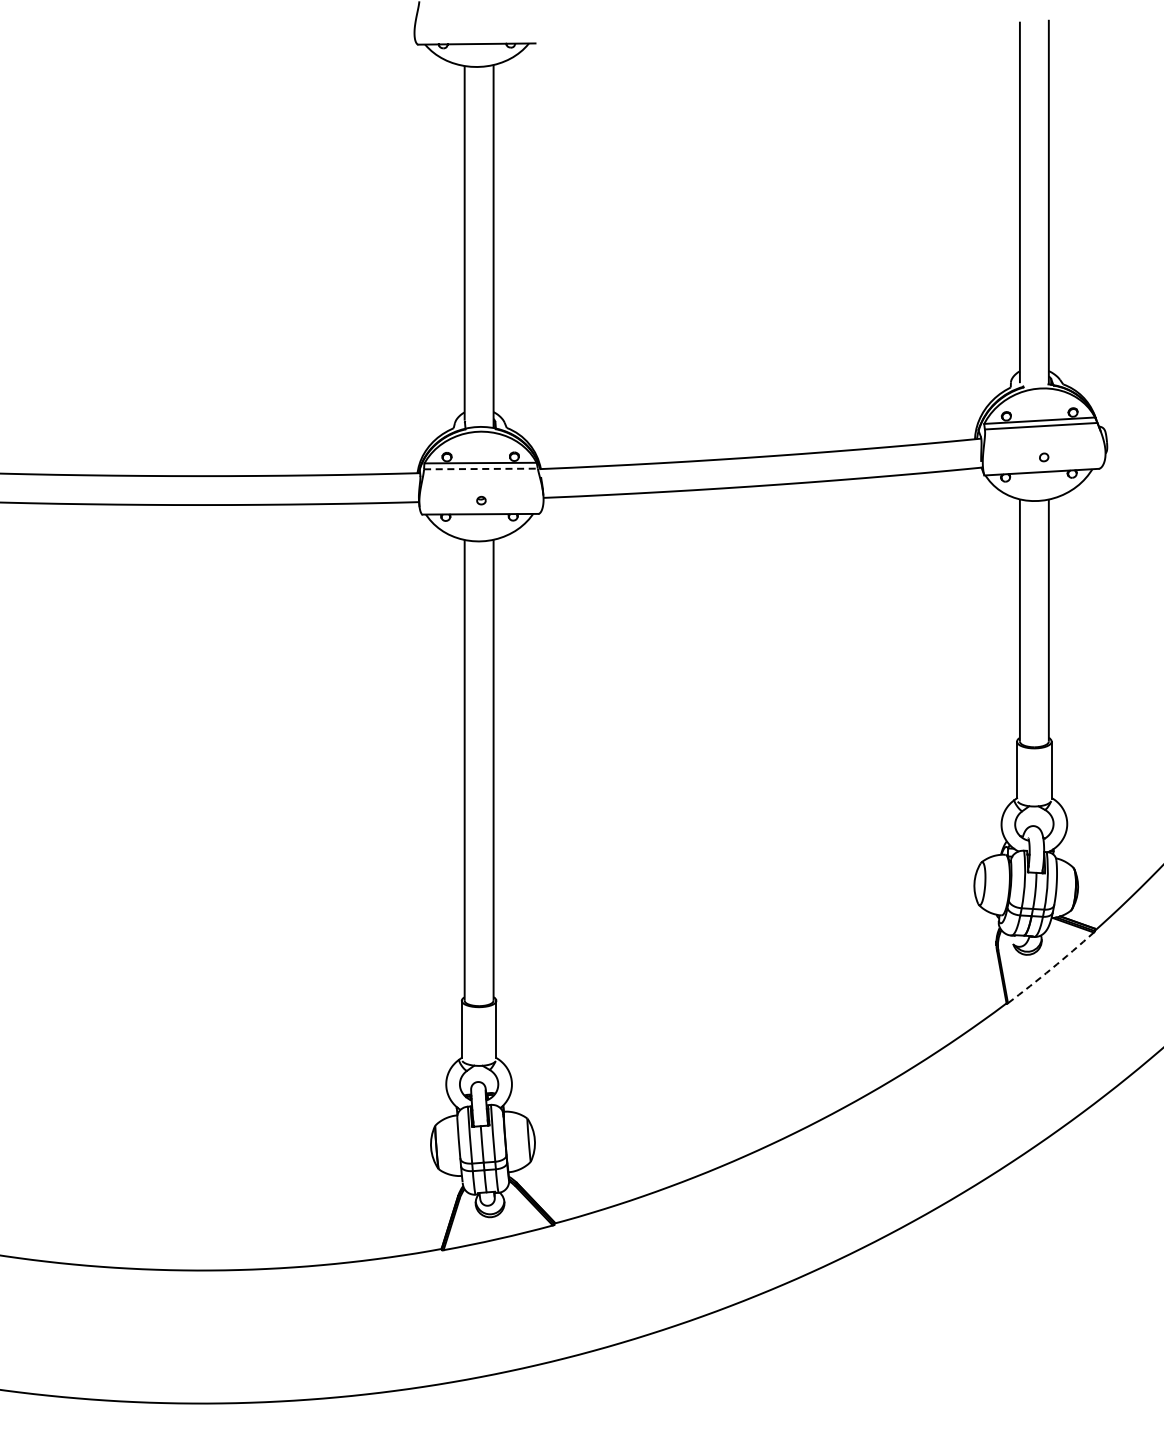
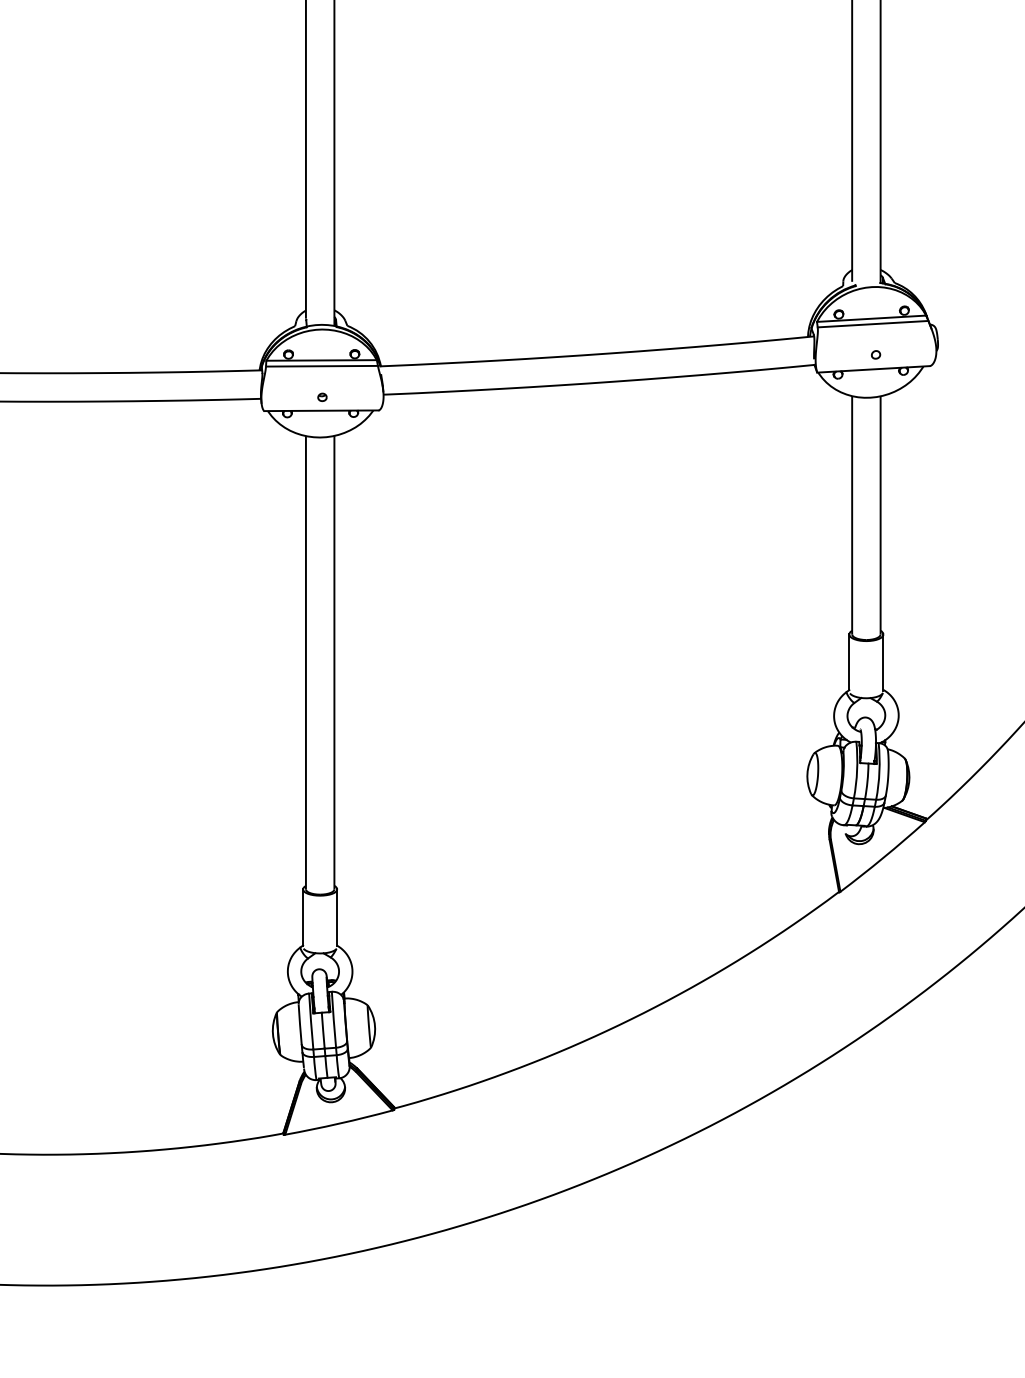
line: (480, 469) -> (321, 366), dashed -> solid
arc: (1051, 968) -> (883, 857), dashed -> solid

